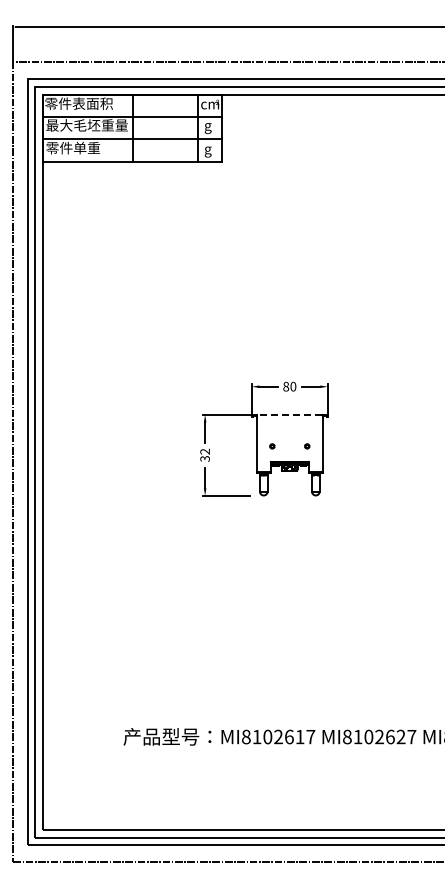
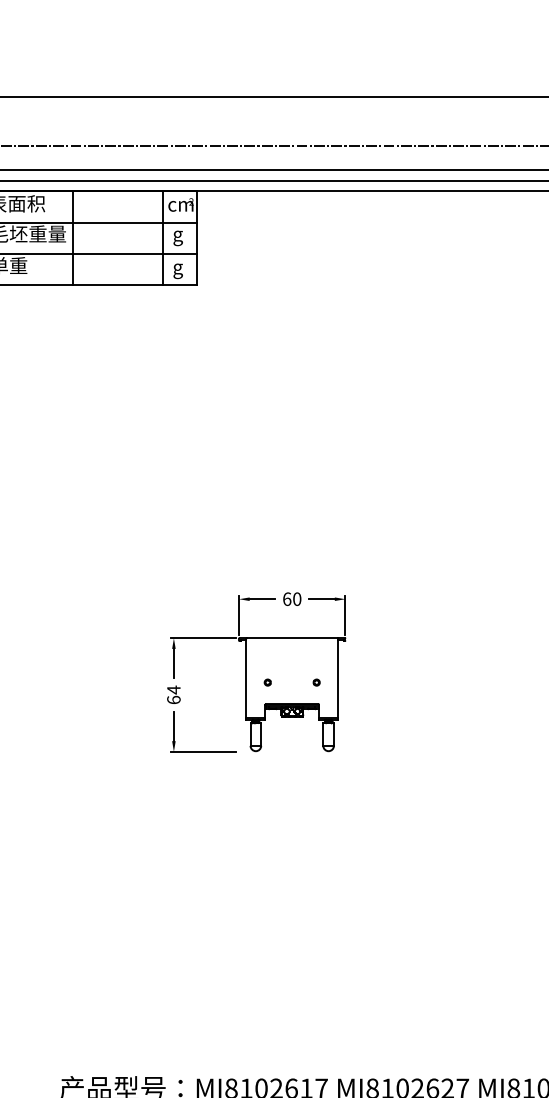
text: (286, 386) -> (287, 598), 80 -> 60
line: (289, 414) -> (291, 638), dashed -> solid
text: (204, 454) -> (173, 693), 32 -> 64

